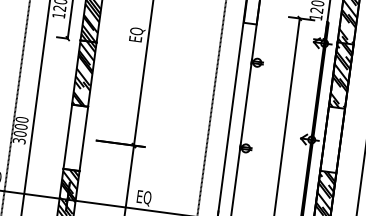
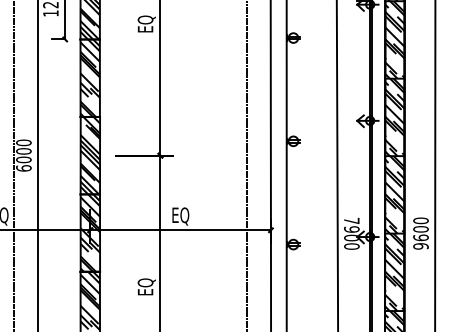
hatch: (75, 137) -> (90, 155), added
hatch: (332, 139) -> (394, 117), added
text: (18, 141) -> (23, 168), 3000 -> 6000

